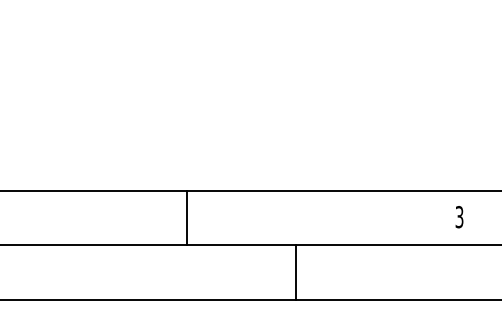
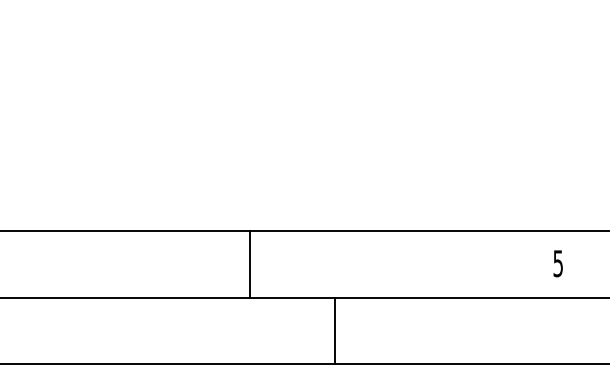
line: (186, 217) -> (249, 264), moved
text: (459, 217) -> (558, 263), 3 -> 5
line: (295, 272) -> (335, 330), moved

